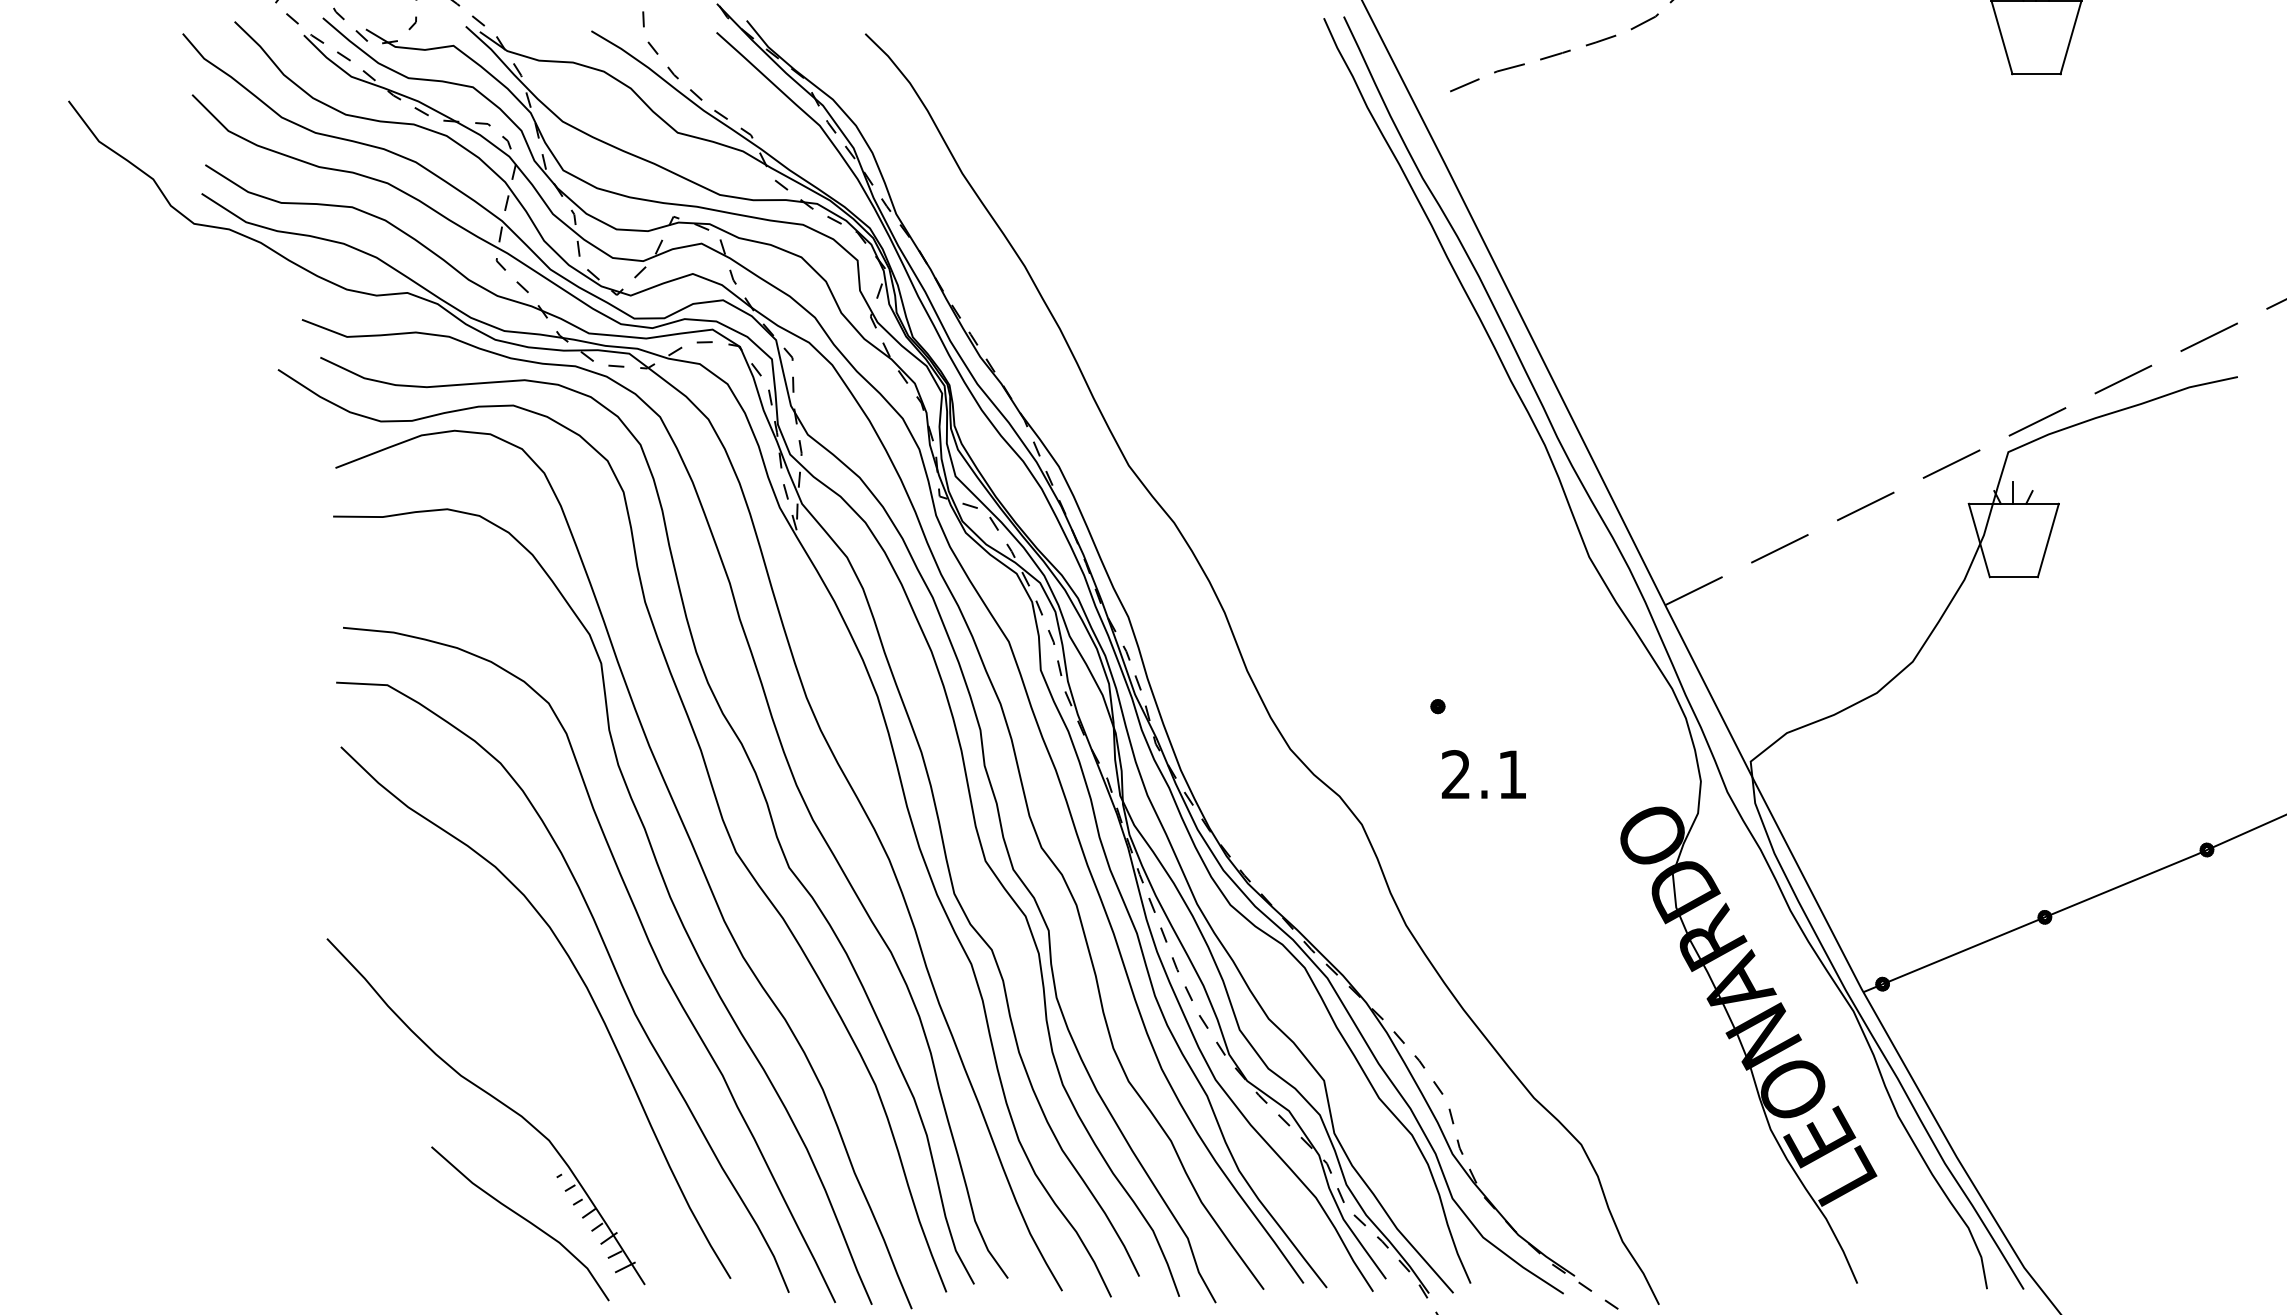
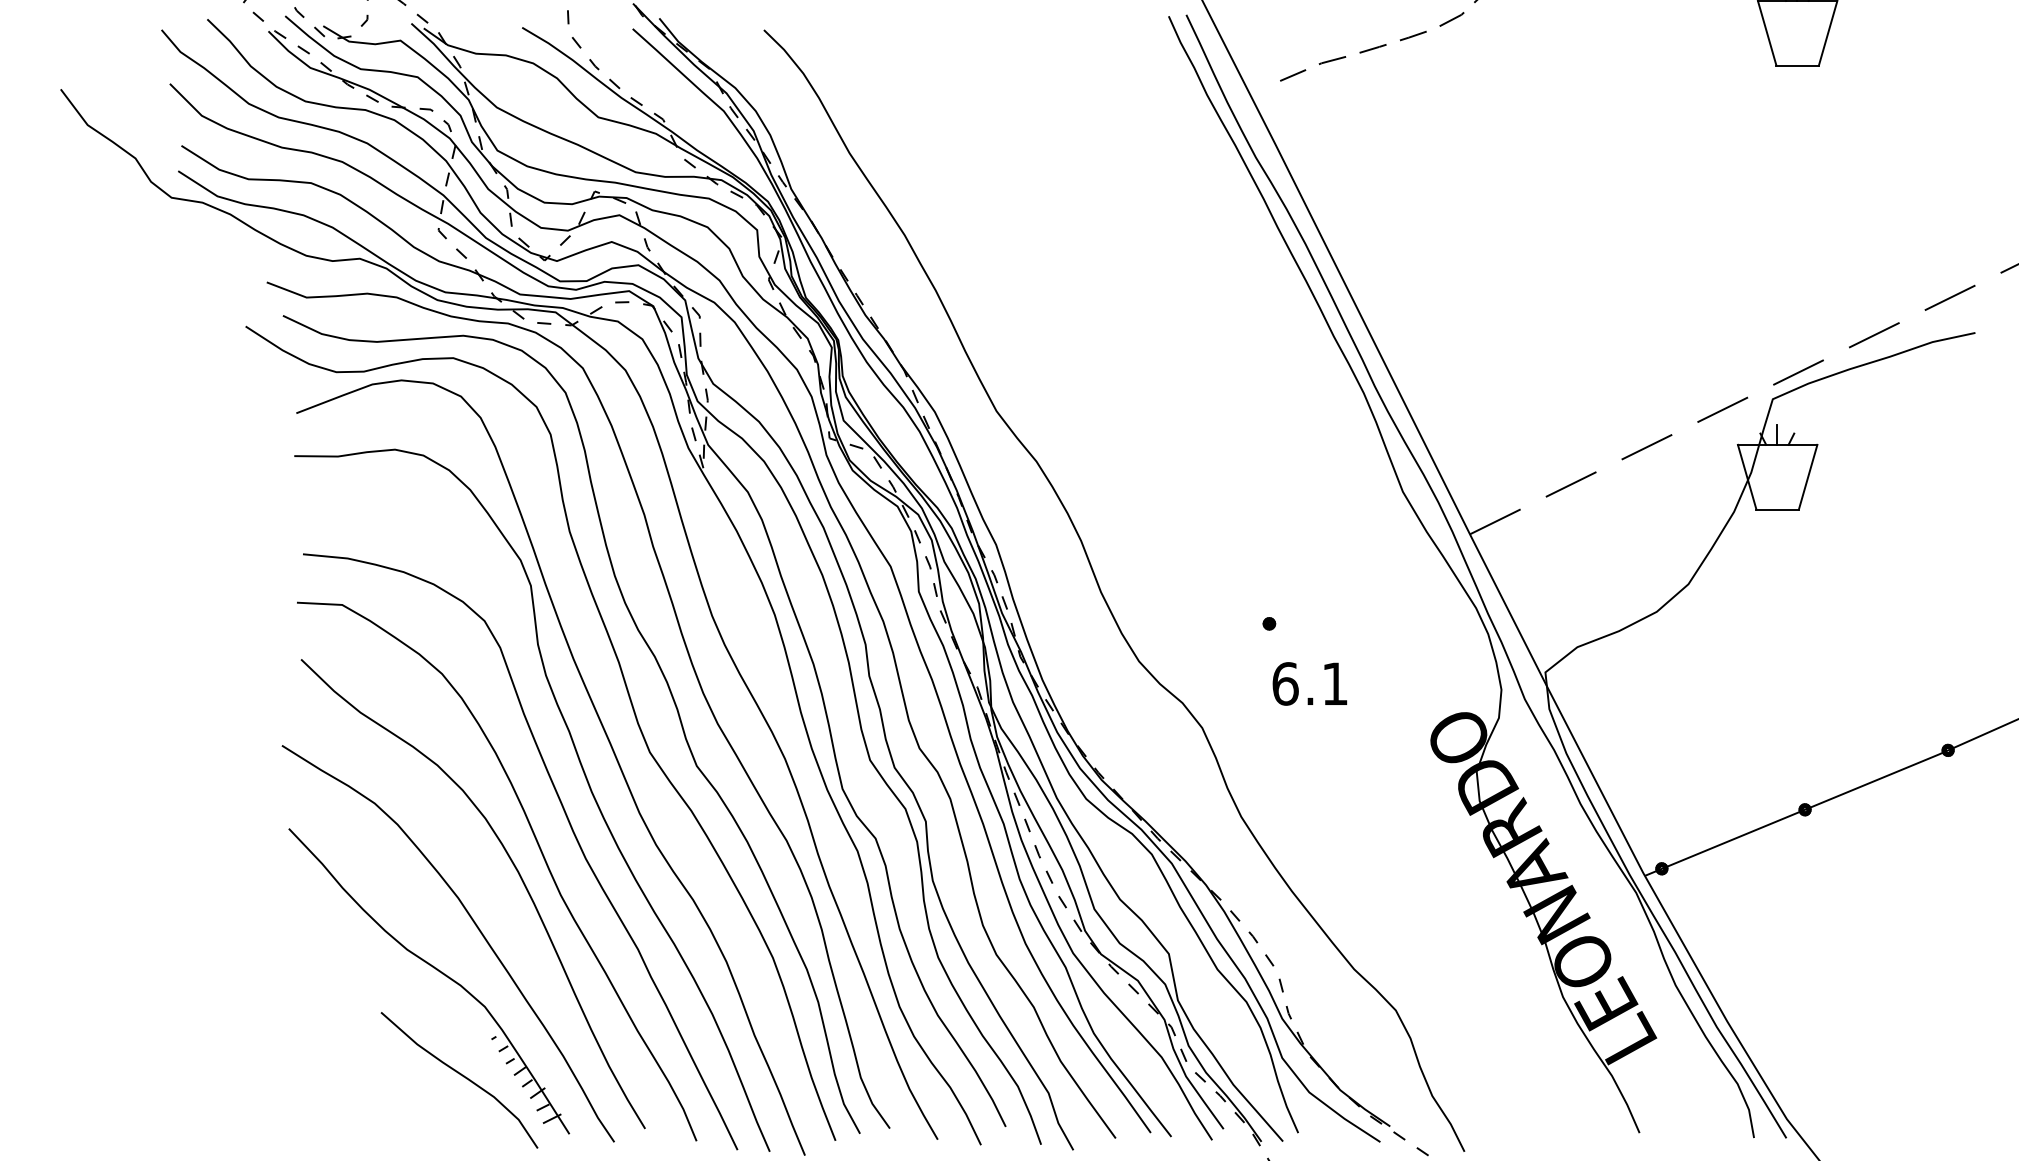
text: (1456, 774) -> (1285, 683), 2.1 -> 6.1
curve: (537, 1047) -> (474, 924), added

